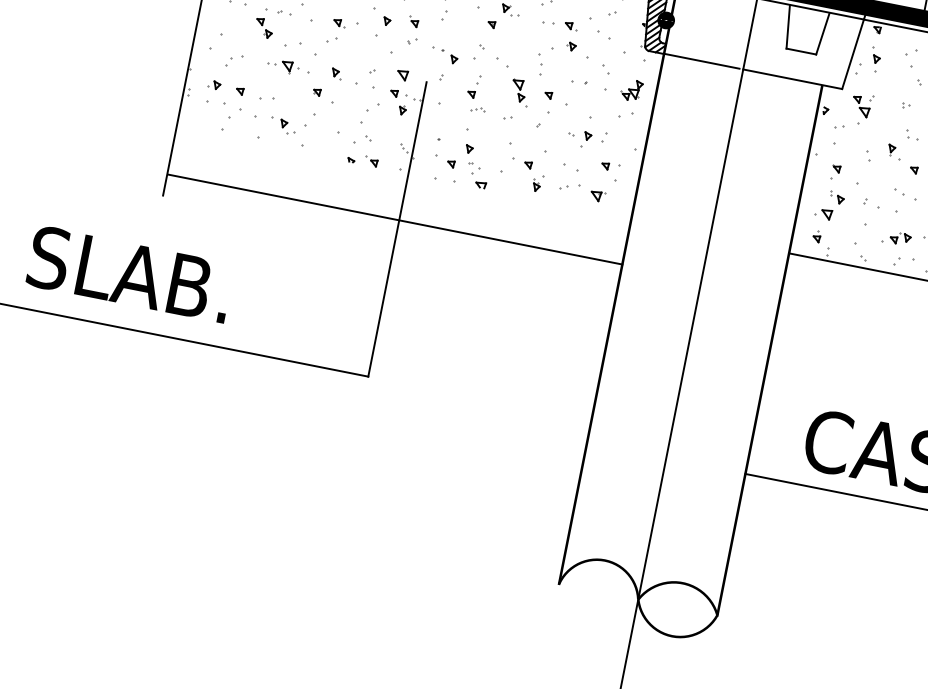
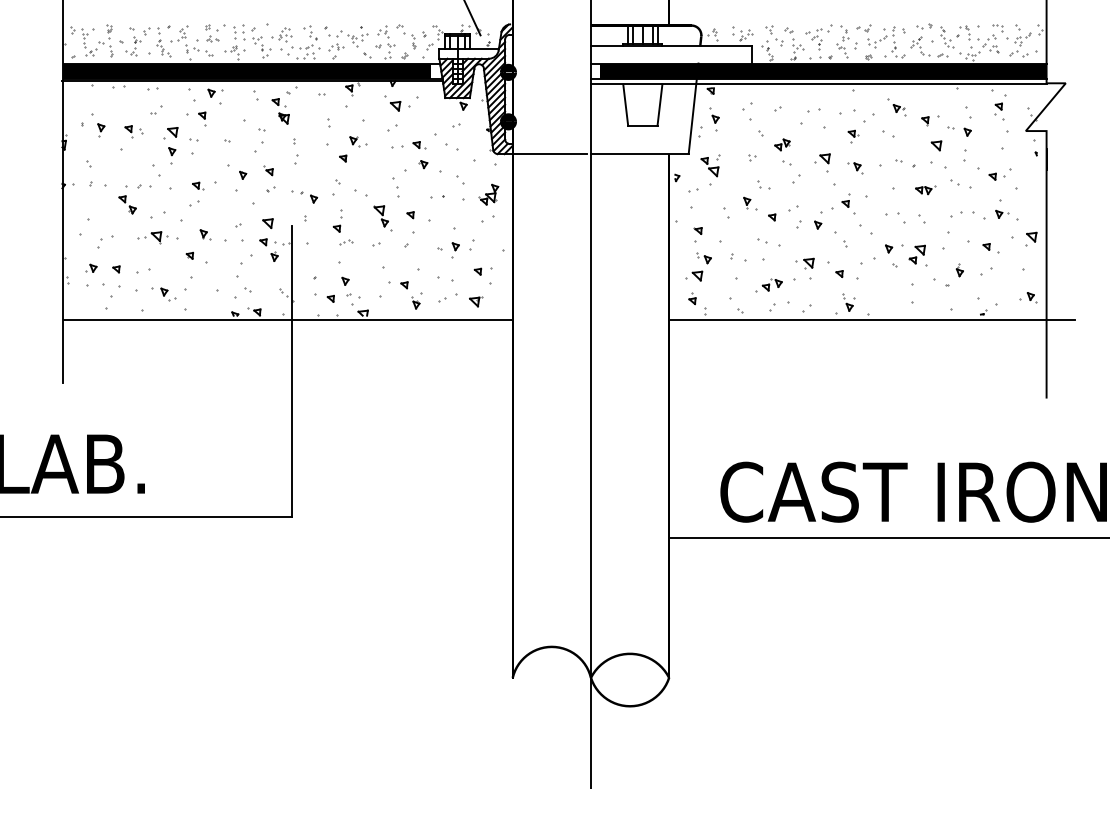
line: (394, 219) -> (287, 320), moved

